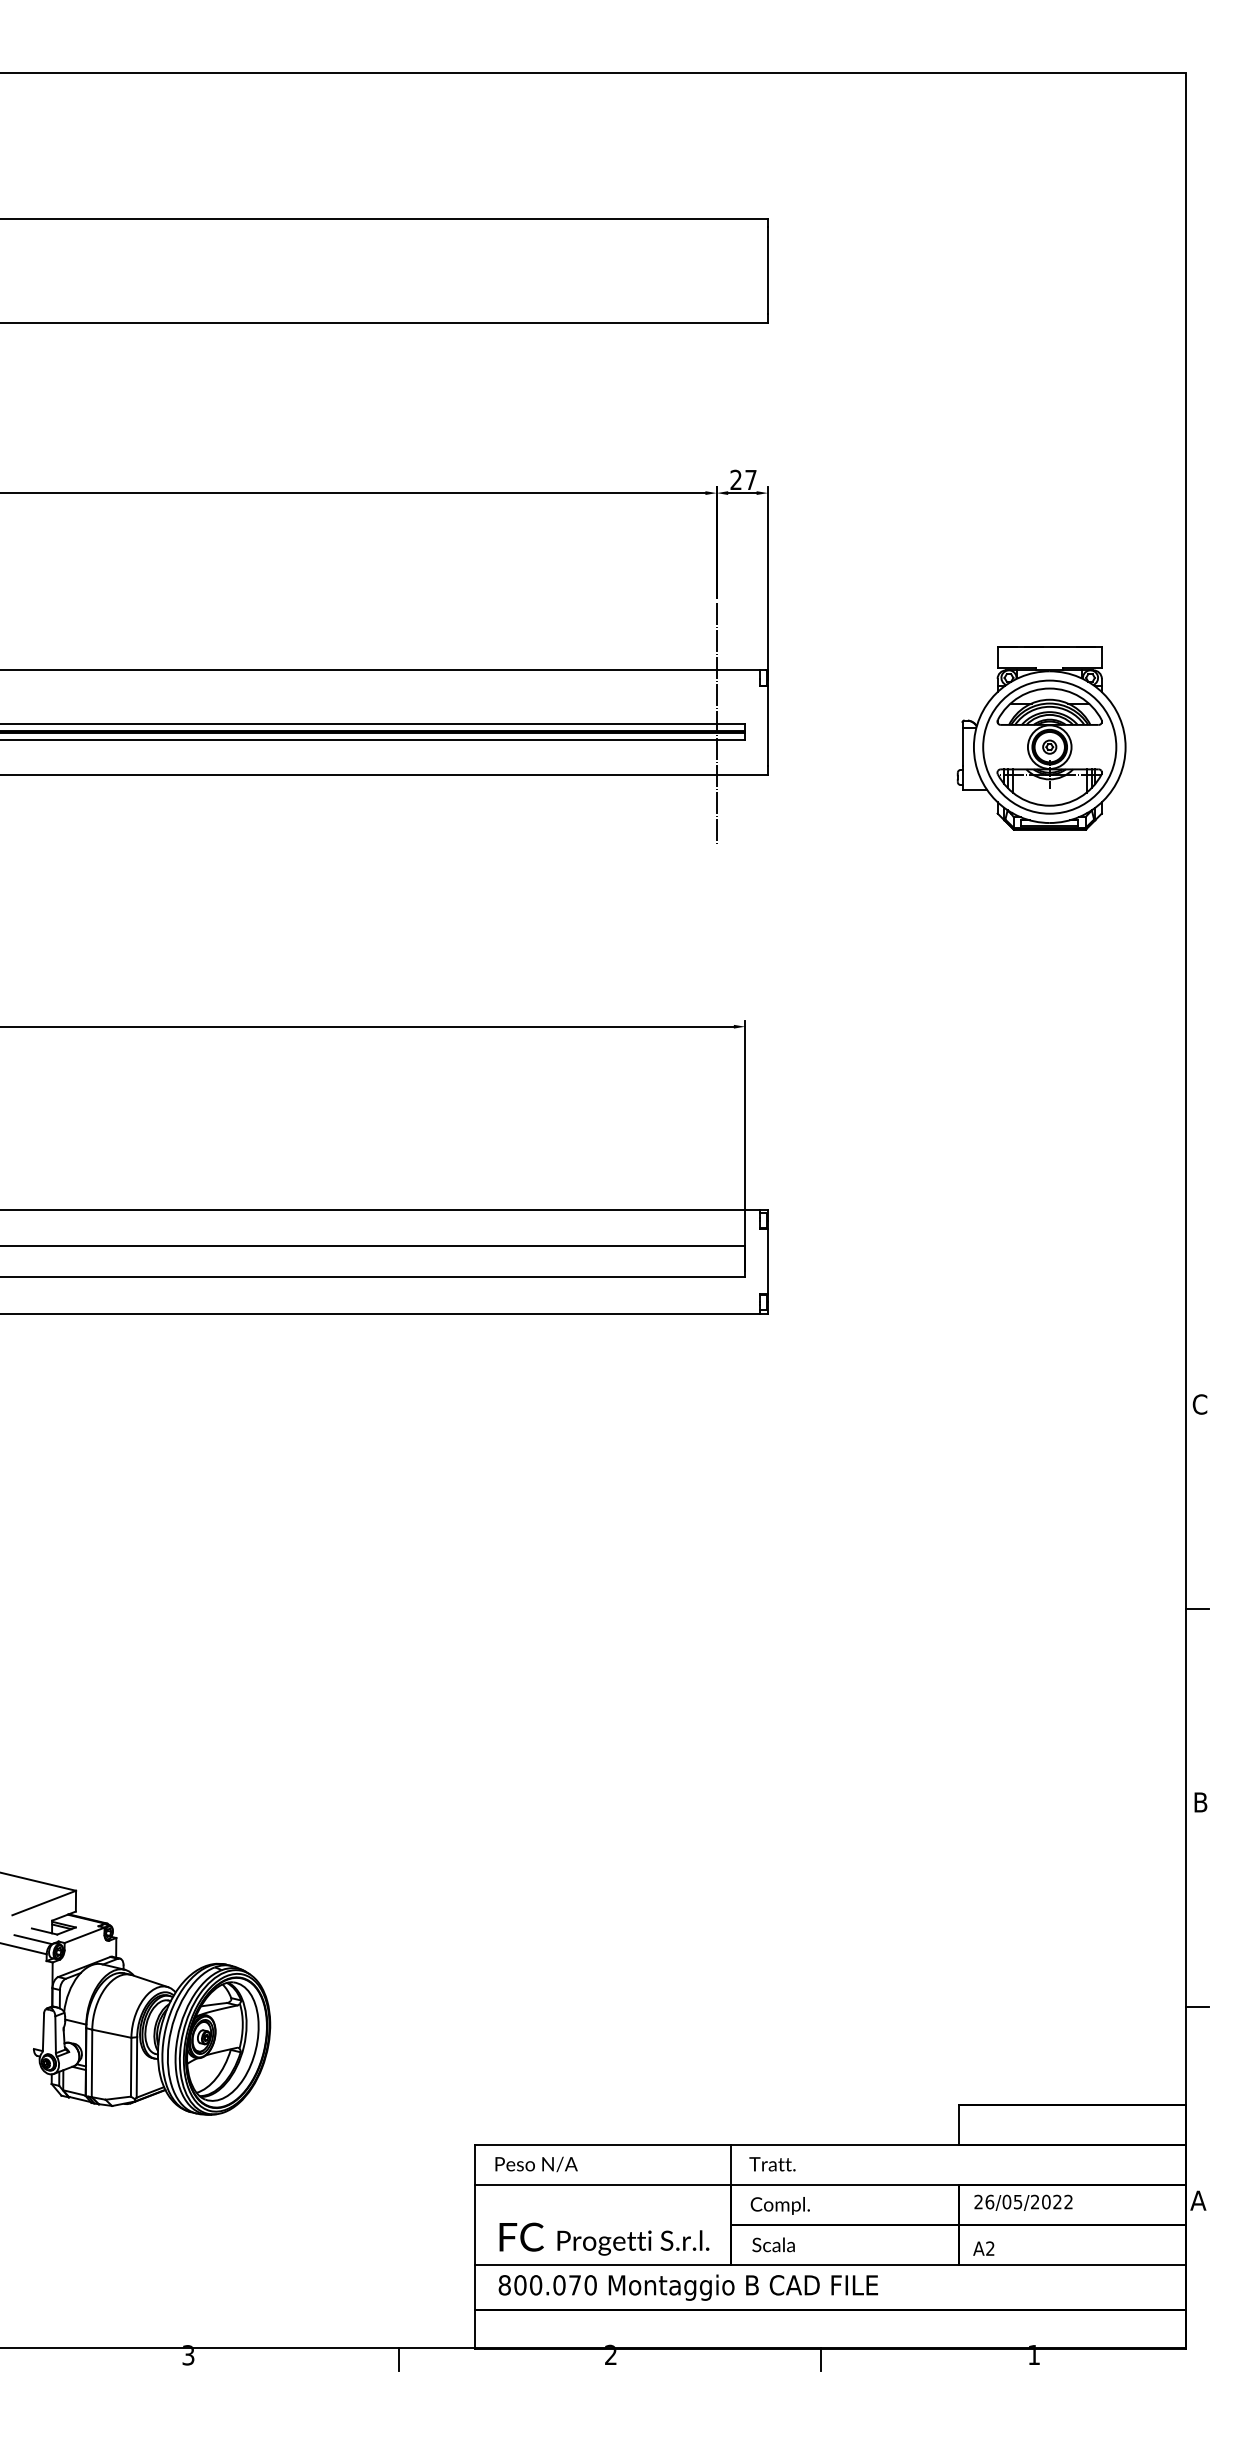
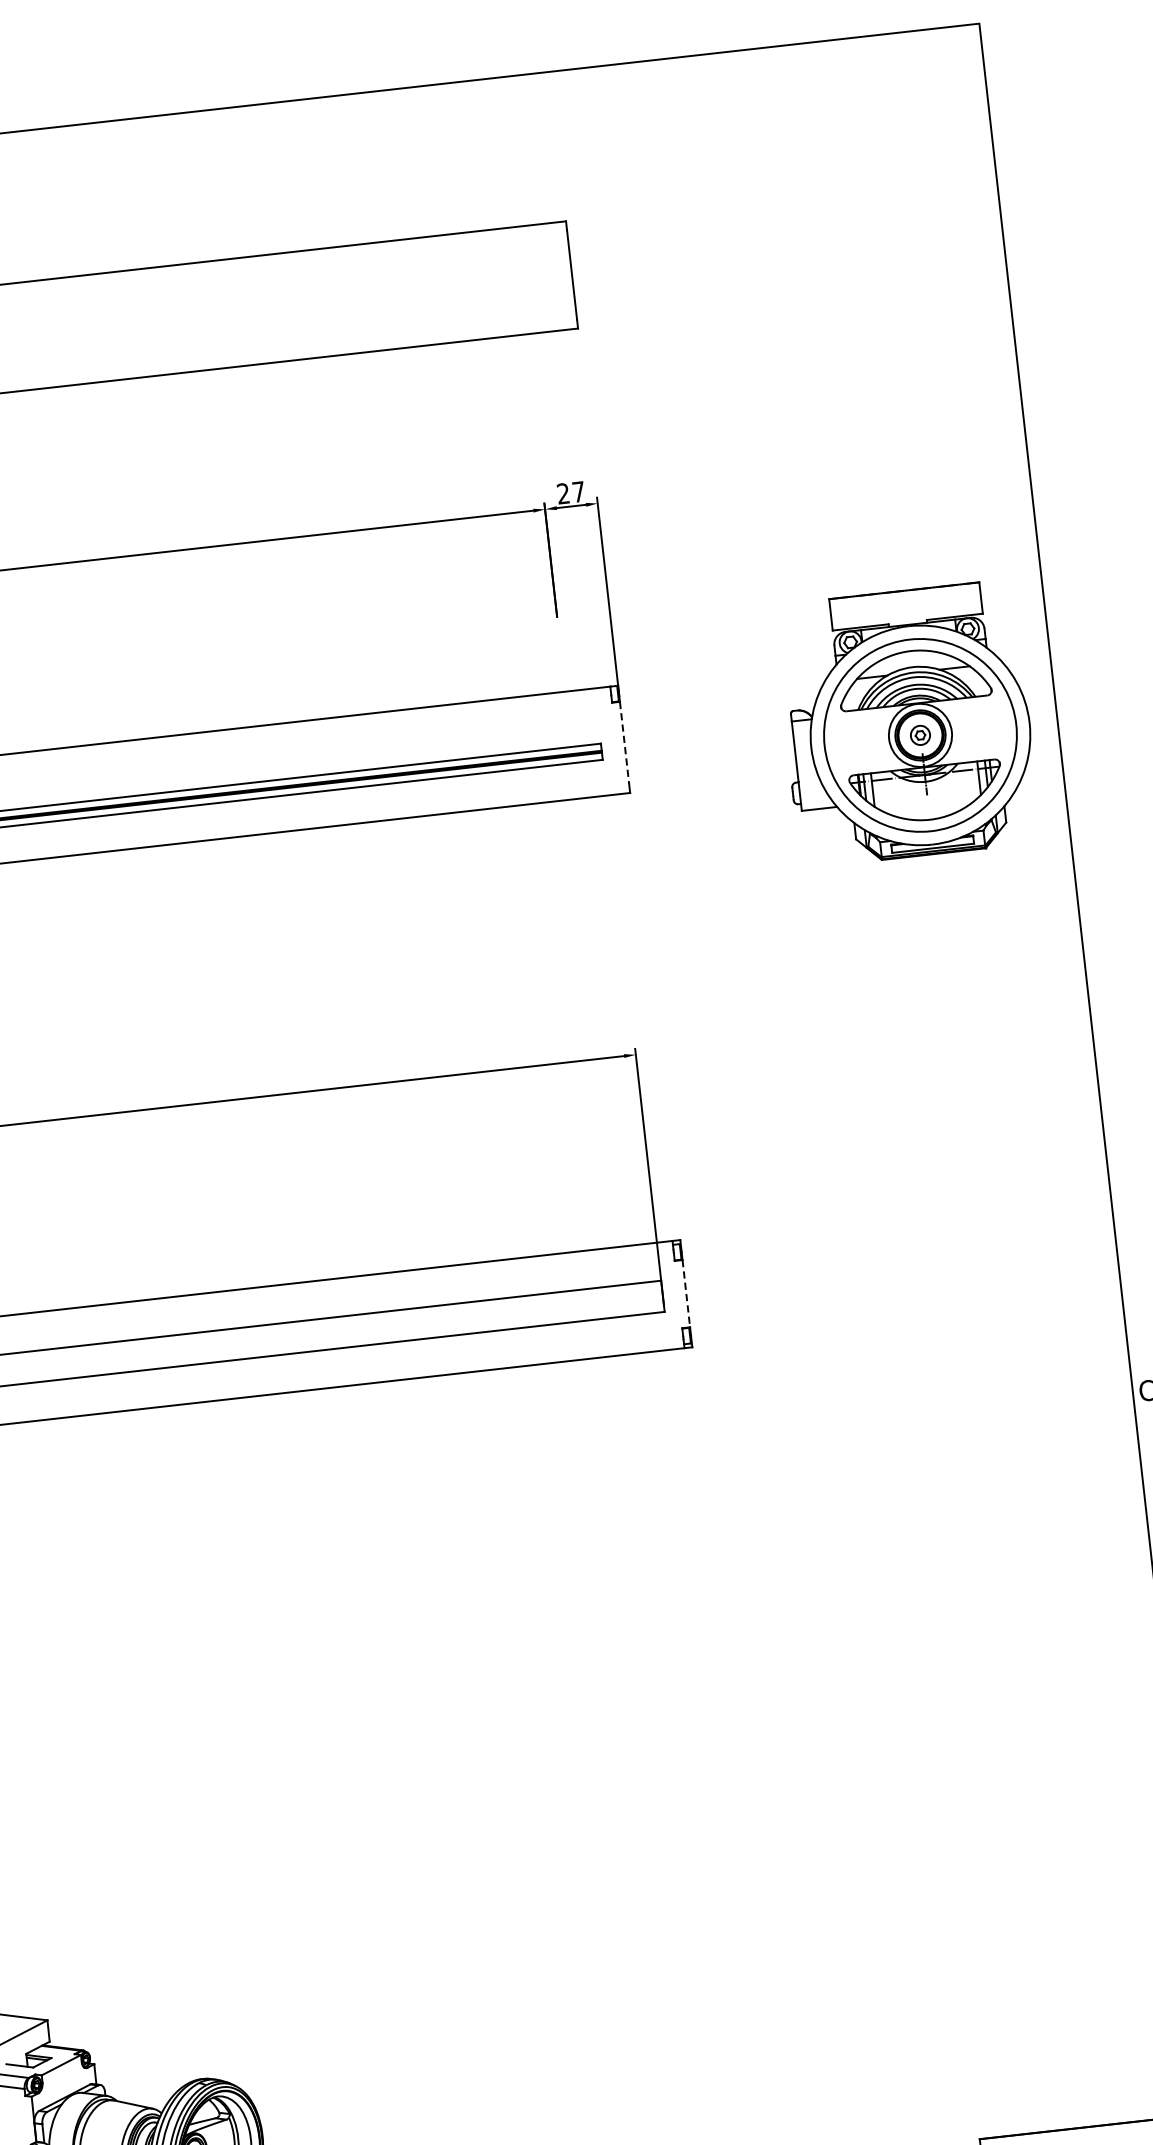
line: (716, 724) -> (571, 747), removed
line: (767, 726) -> (624, 743), solid -> dashed
part: (1041, 738) -> (907, 724), size x1.4
line: (767, 1261) -> (685, 1293), solid -> dashed

